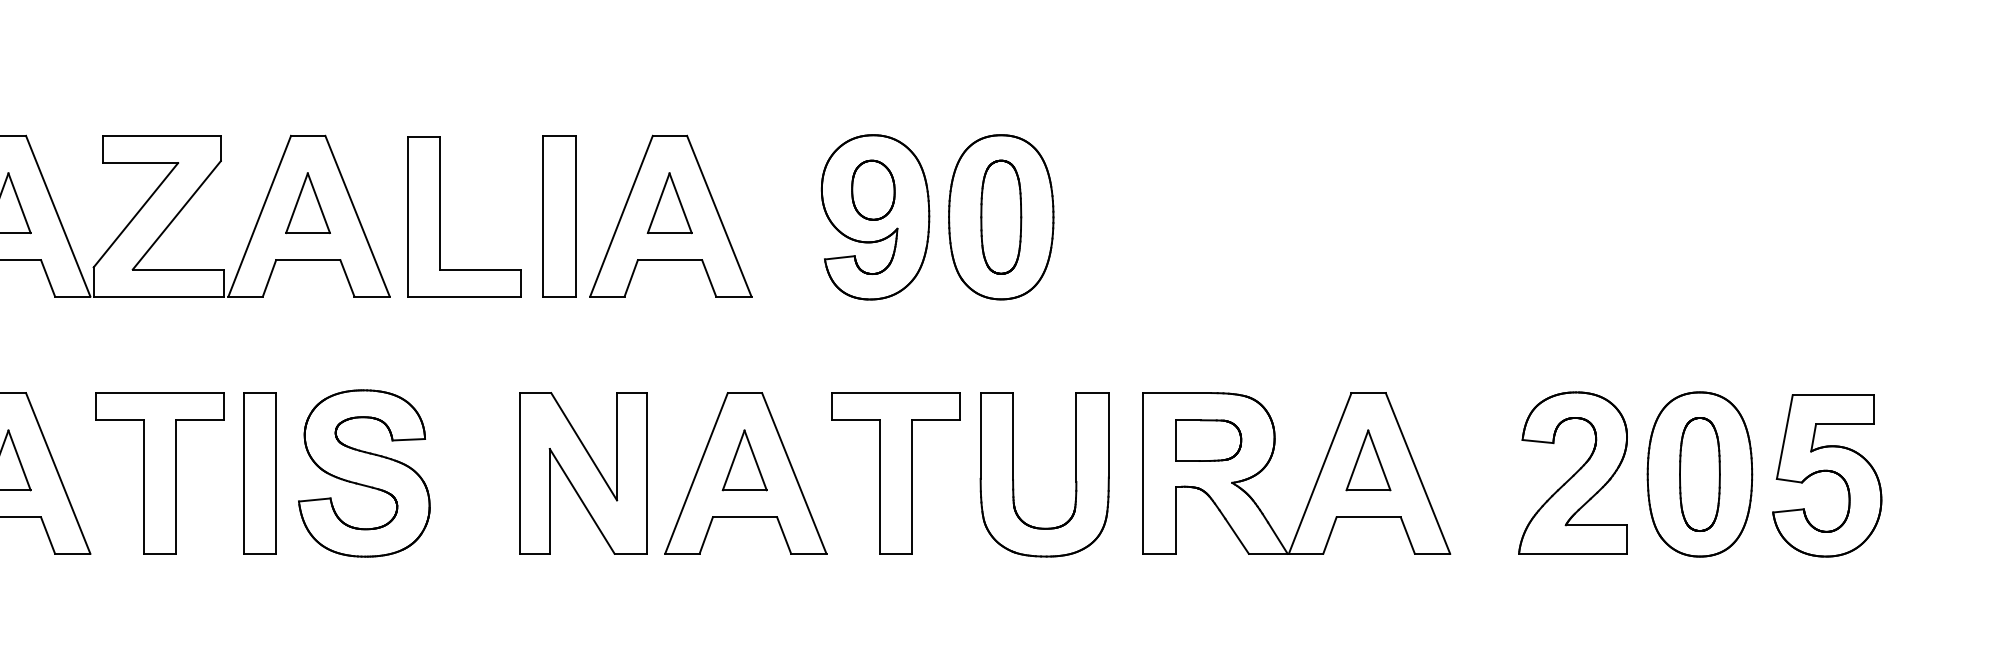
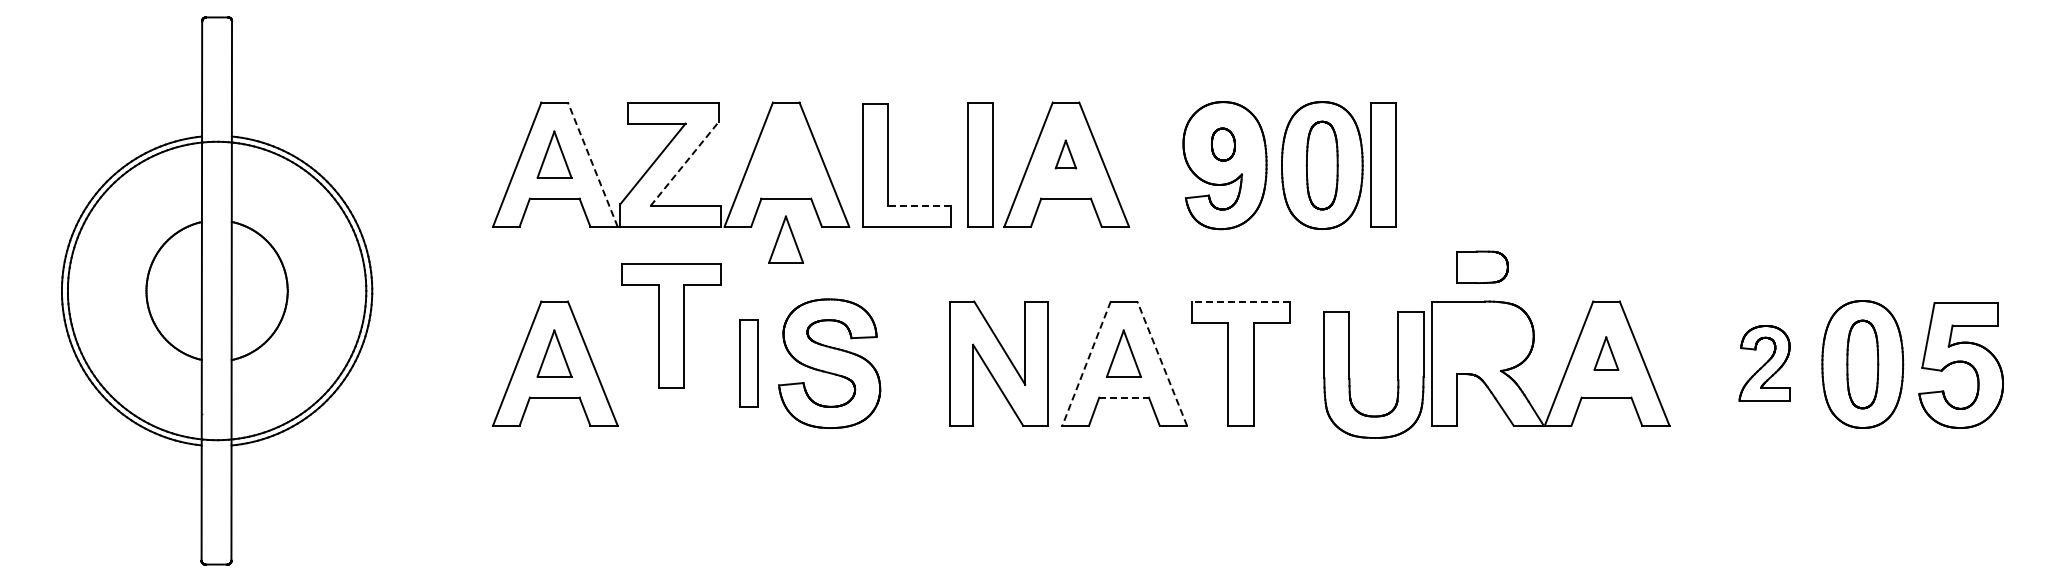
part: (873, 190) -> (1223, 144), size x0.7
part: (307, 202) -> (785, 239), moved
part: (669, 202) -> (1065, 154), size x0.6
line: (176, 214) -> (684, 163), solid -> dashed
line: (57, 215) -> (592, 164), solid -> dashed
part: (1080, 215) -> (1383, 164), added
line: (480, 268) -> (919, 205), solid -> dashed
line: (895, 393) -> (1240, 301), solid -> dashed
part: (1208, 439) -> (1482, 266), moved
part: (1368, 460) -> (1606, 353), size x0.7
part: (159, 473) -> (671, 325), moved
part: (259, 473) -> (748, 363), size x0.7
line: (696, 473) -> (1086, 363), solid -> dashed
line: (794, 473) -> (1162, 363), solid -> dashed
part: (1572, 473) -> (1764, 363), size x0.6
part: (1014, 479) -> (1350, 378), moved
line: (745, 517) -> (1124, 397), solid -> dashed

